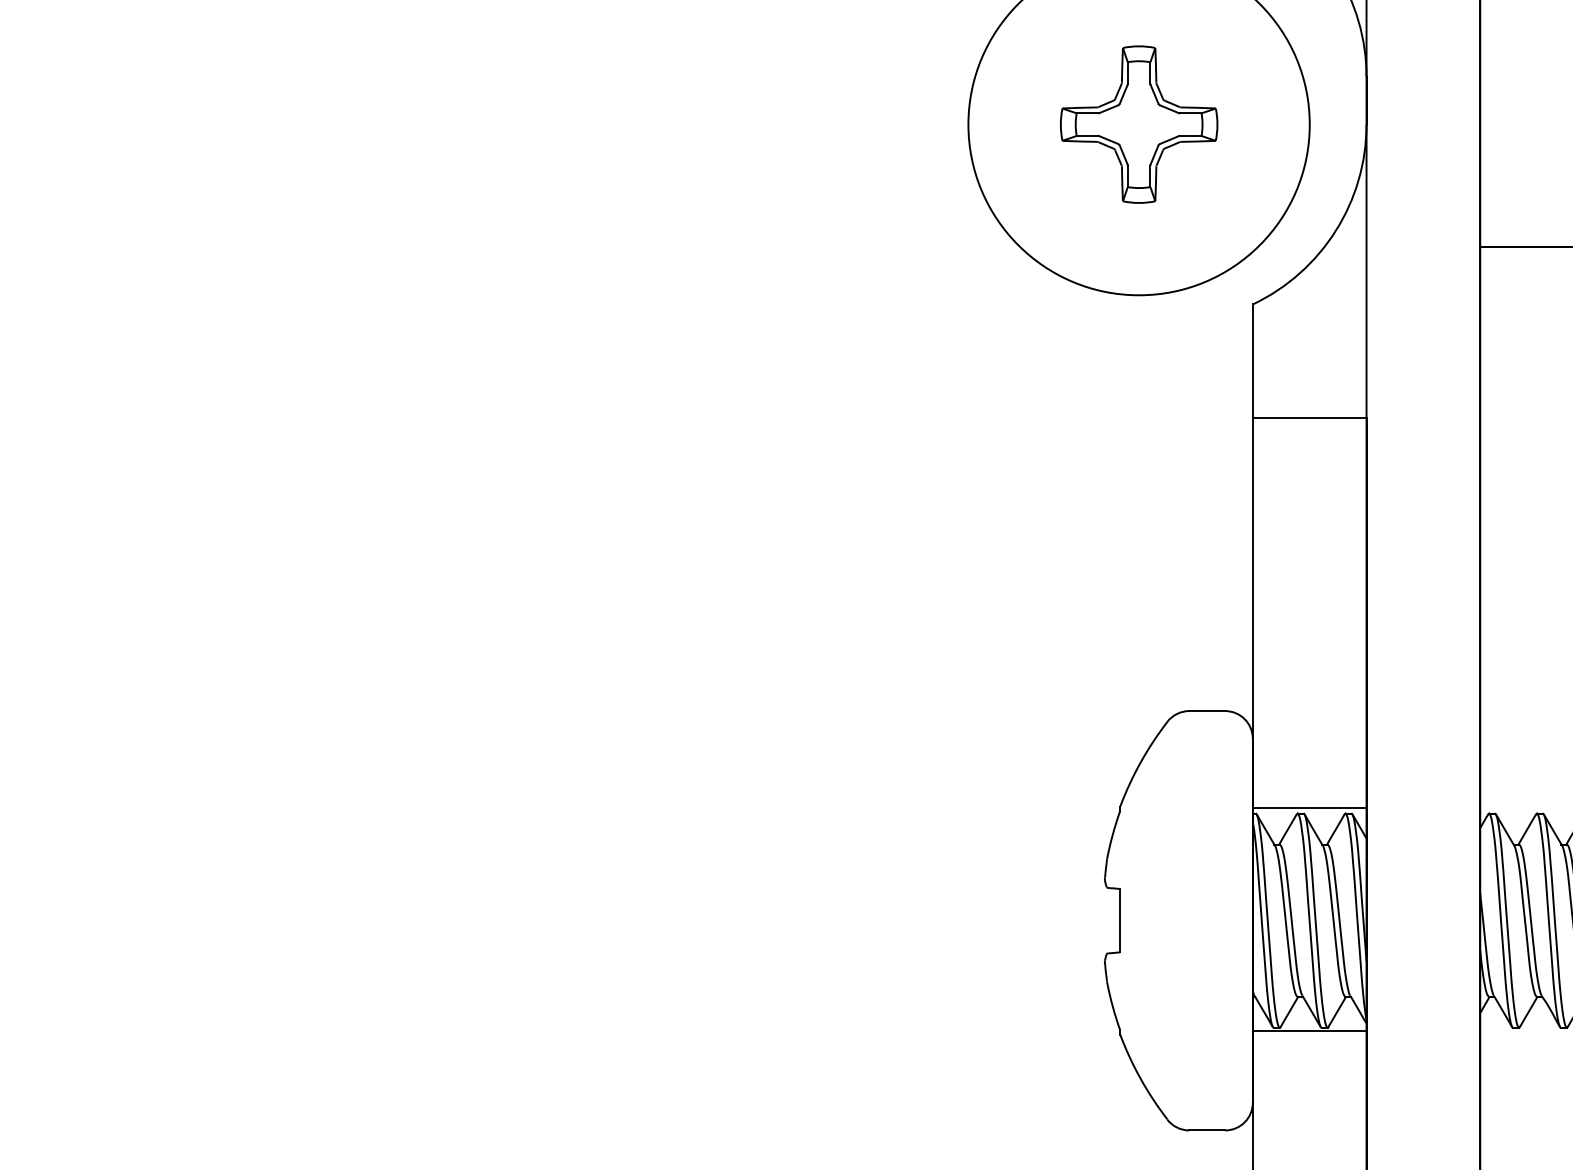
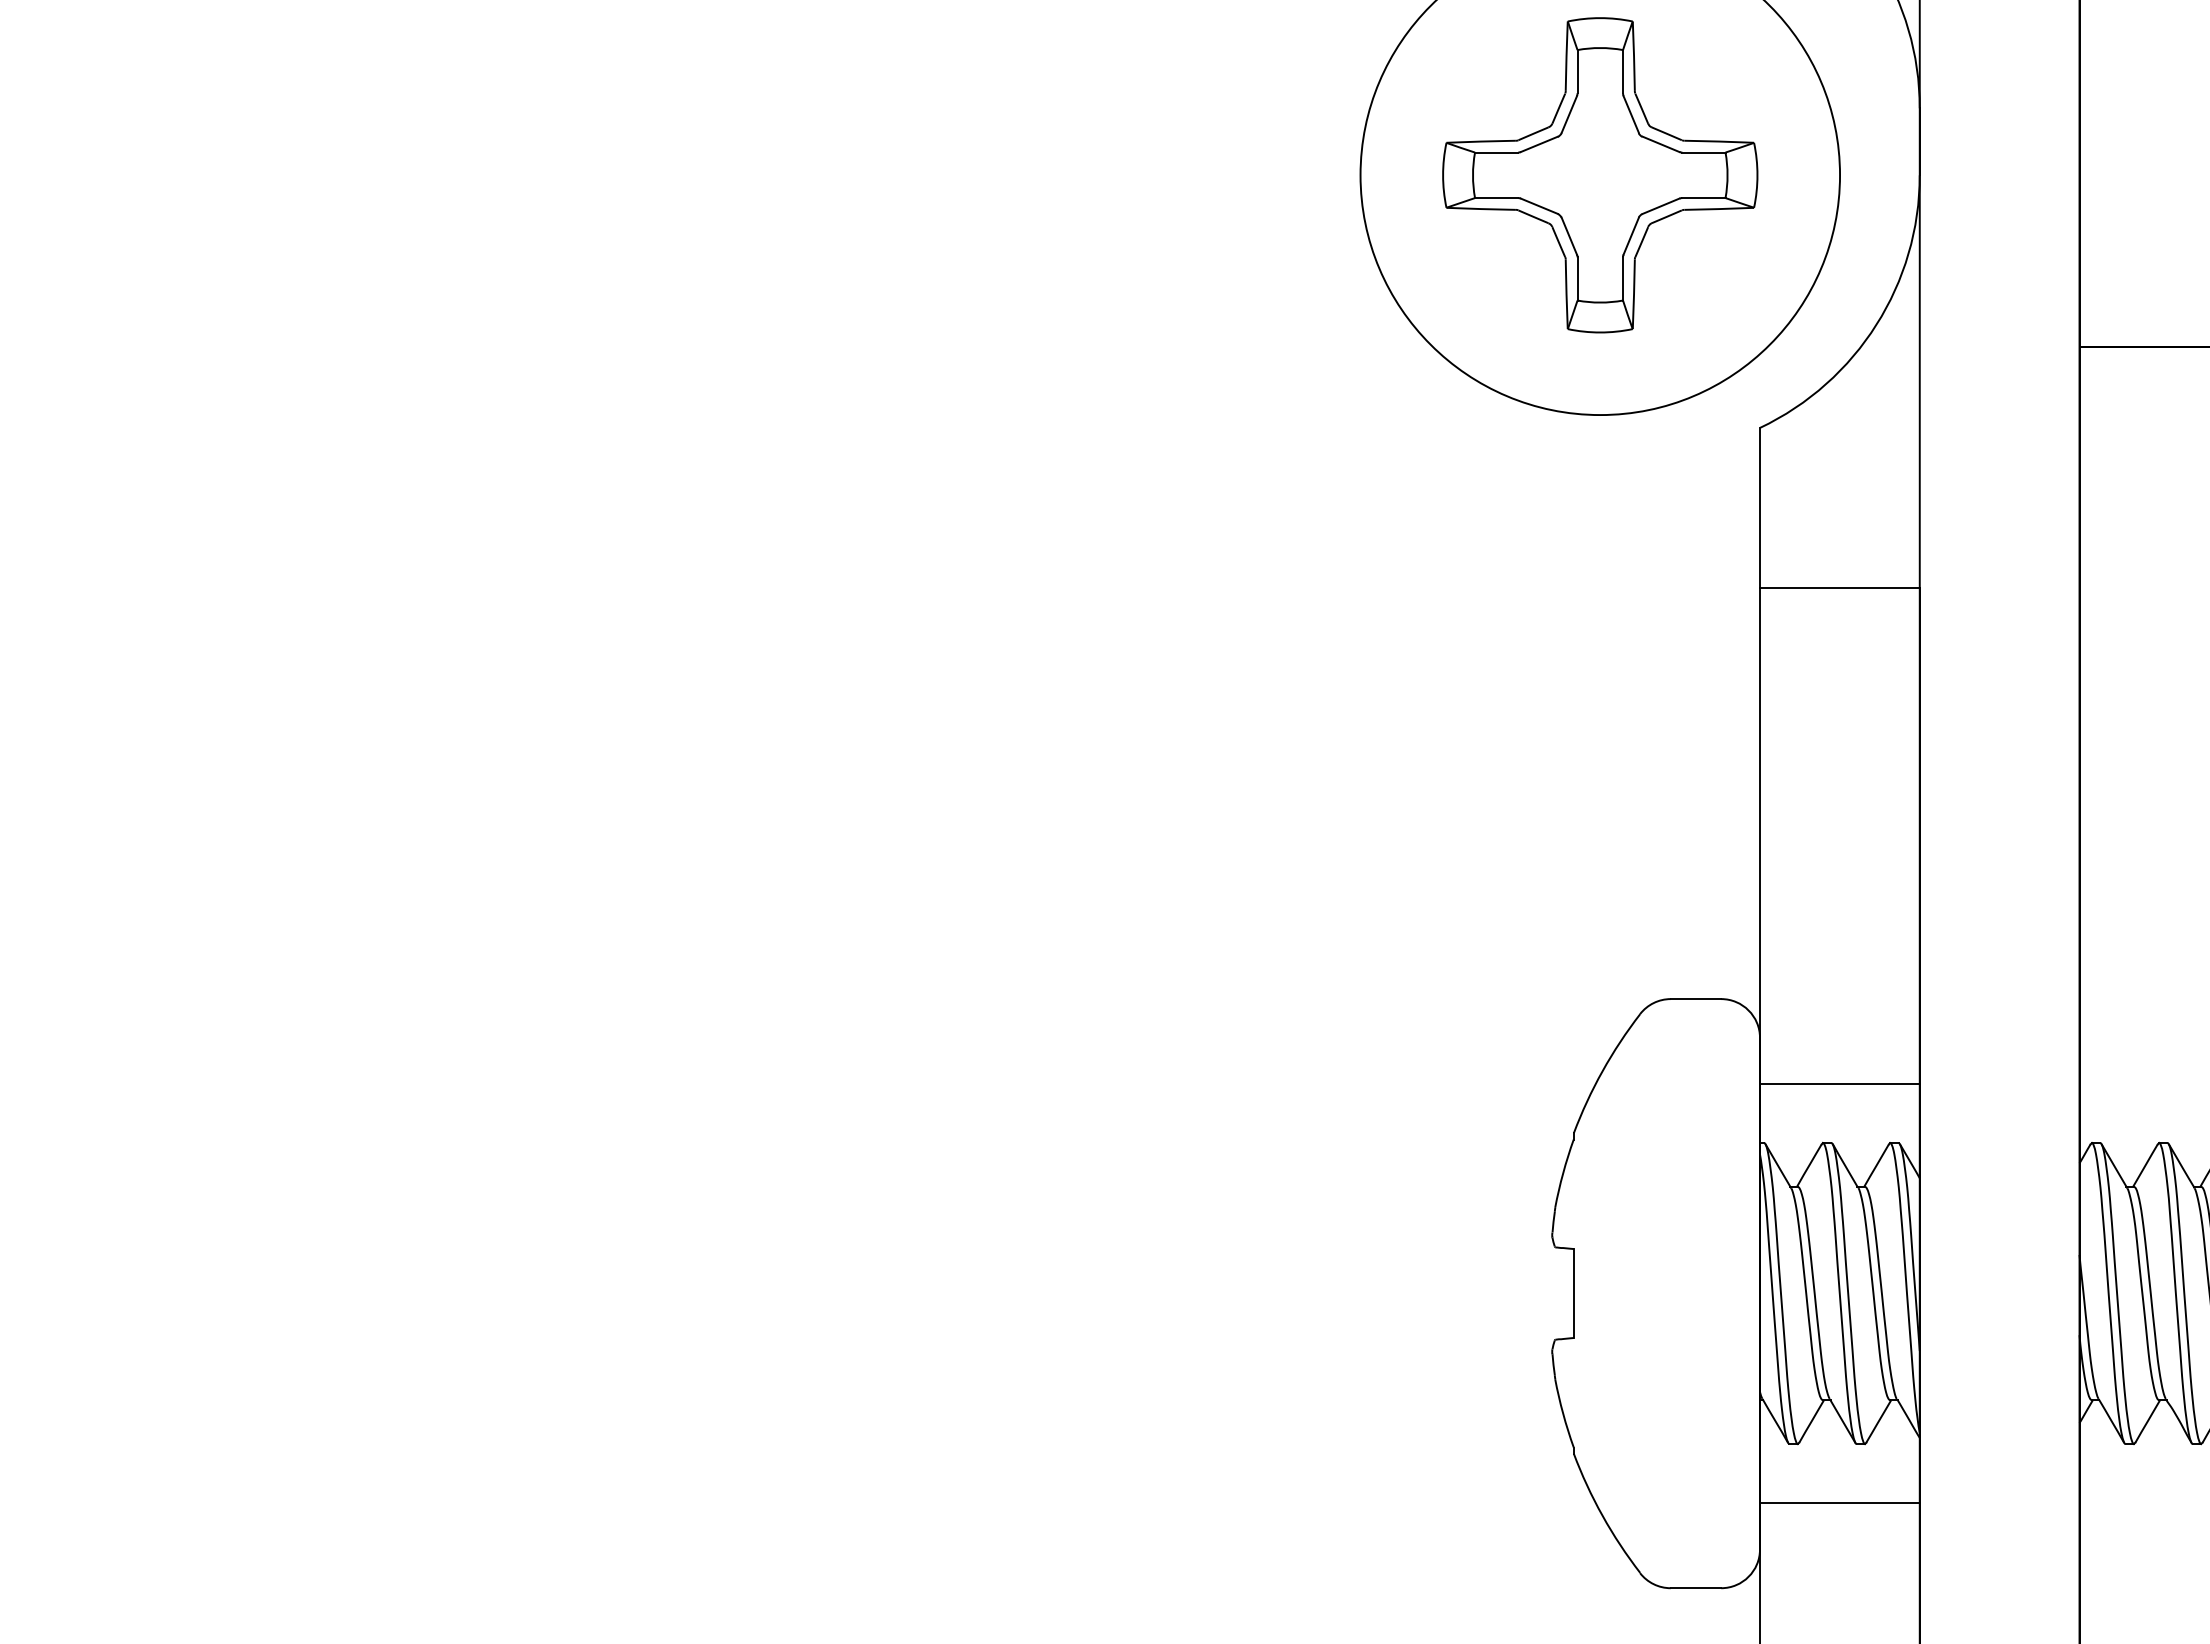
part: (1139, 124) -> (1600, 175), size x1.43
line: (1309, 807) -> (1839, 1083), moved
line: (1309, 1031) -> (1839, 1503), moved

